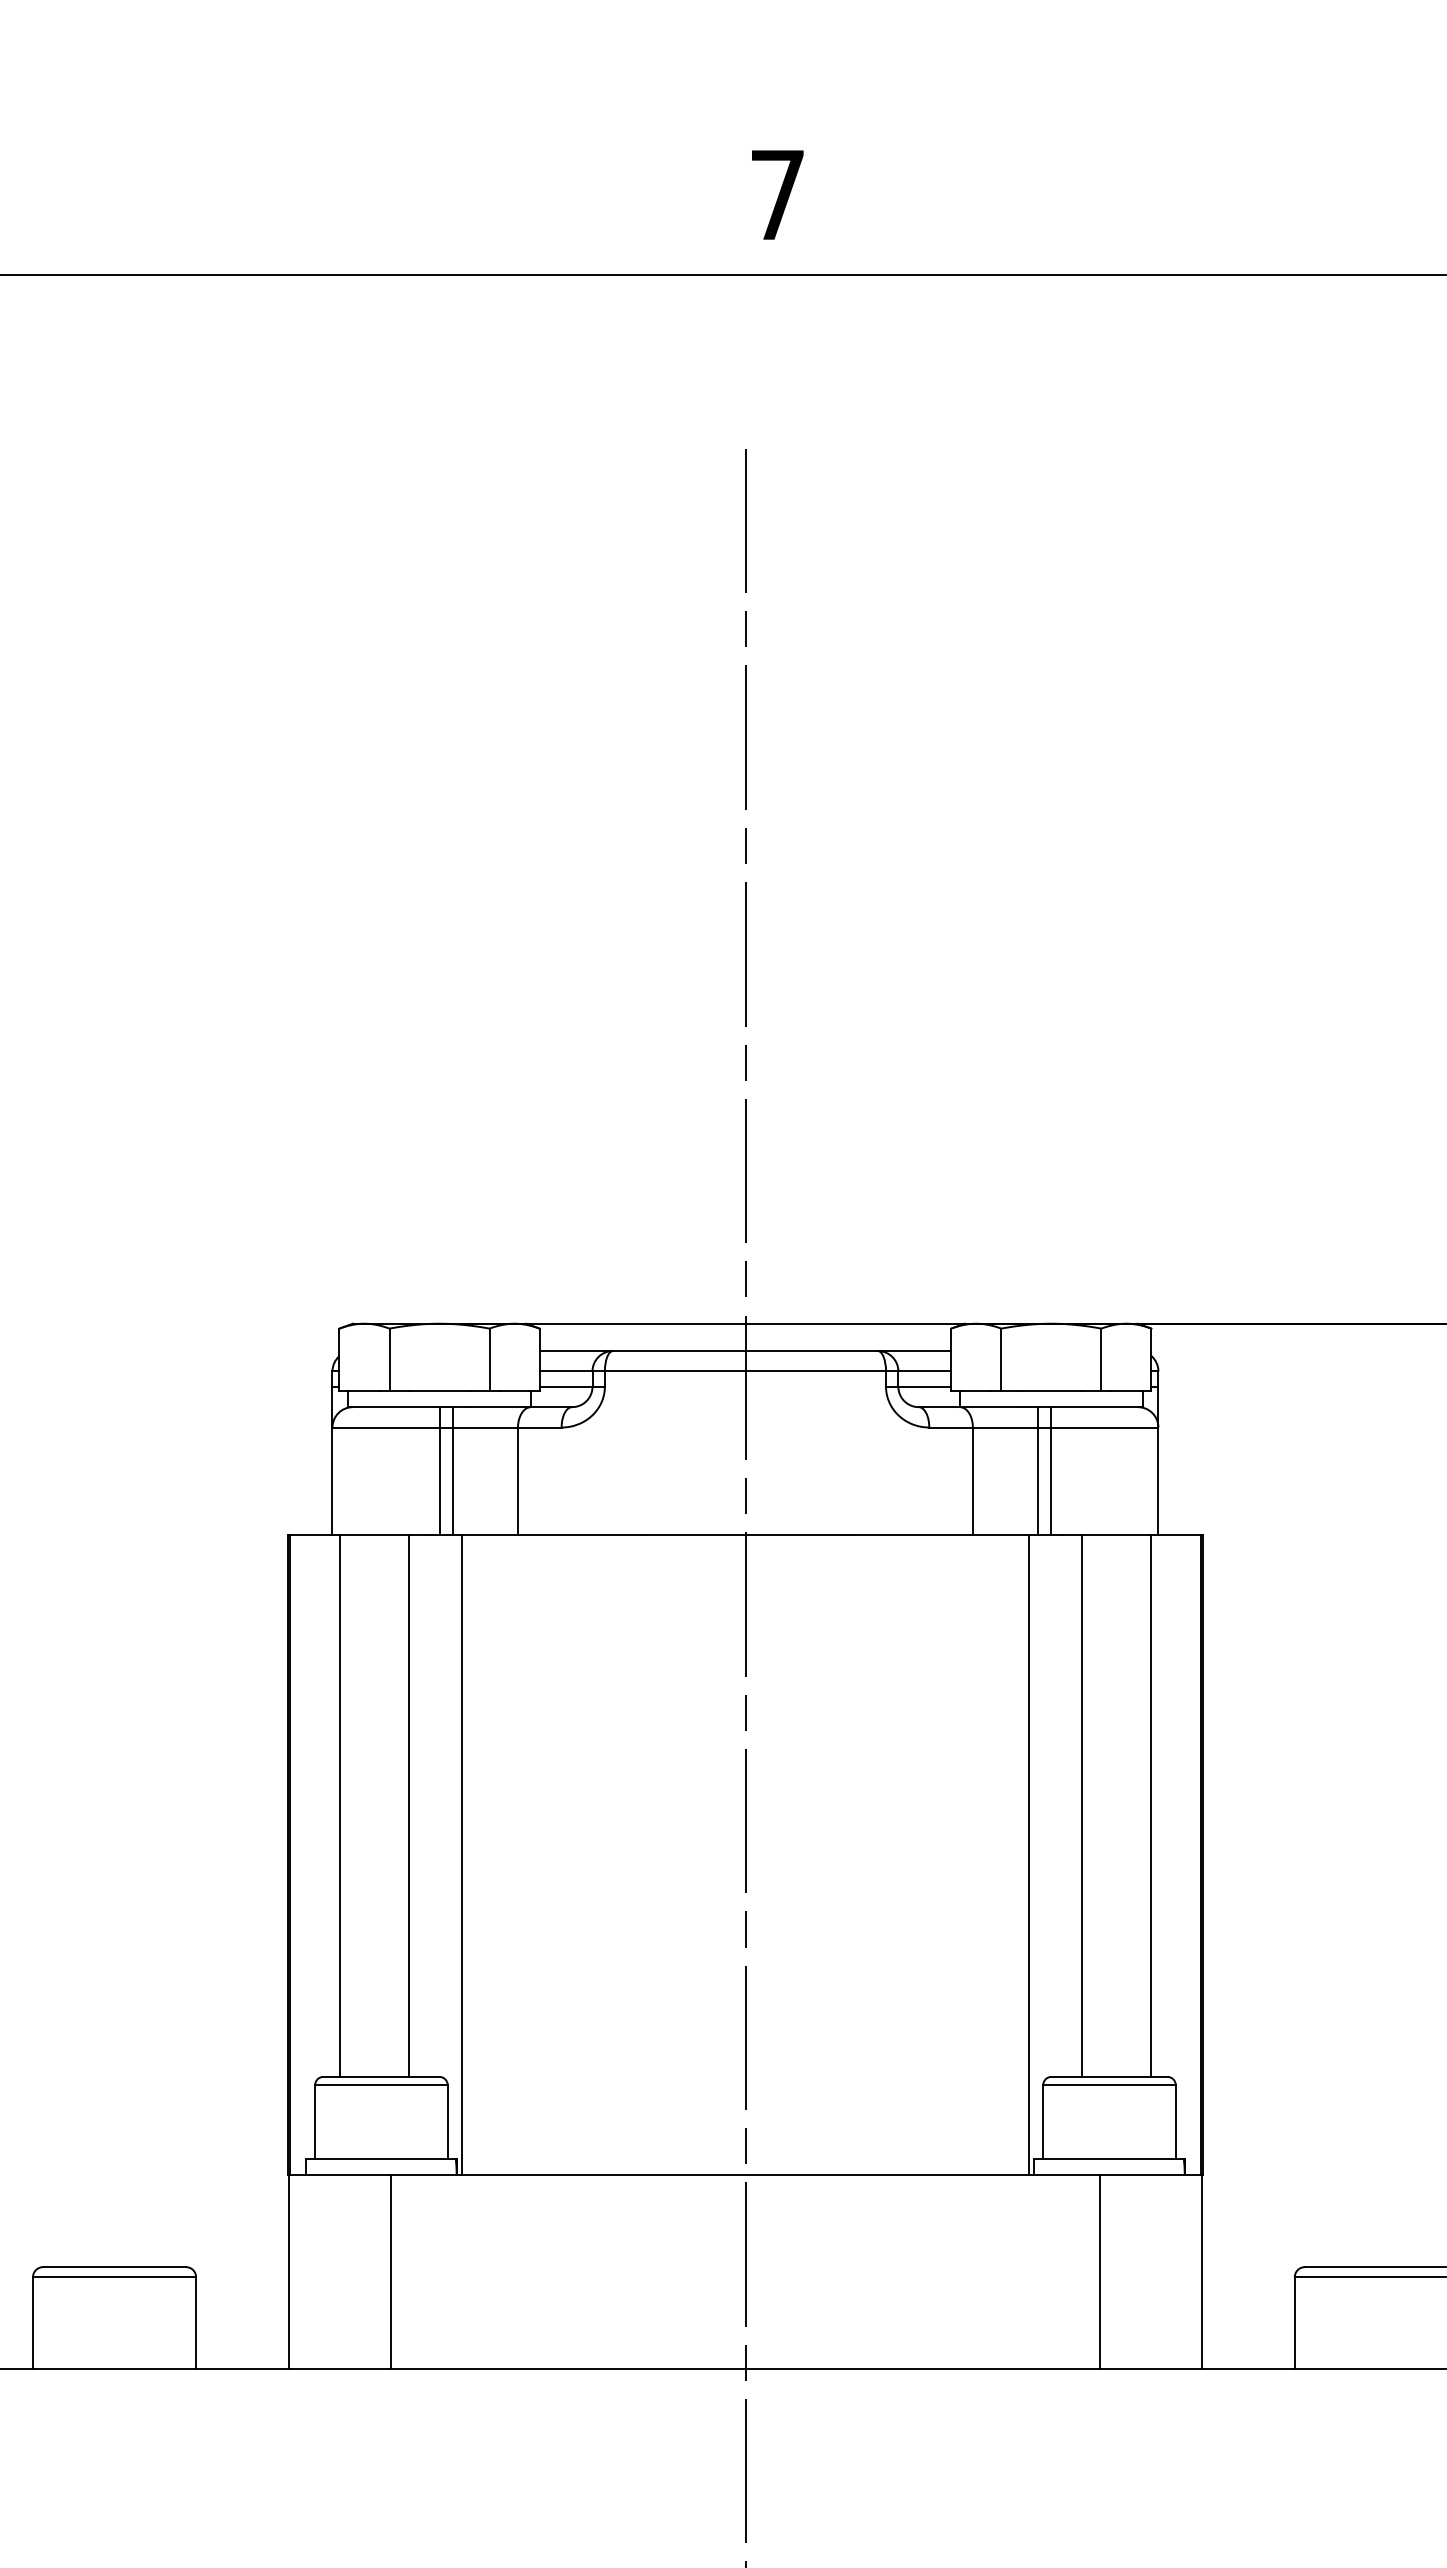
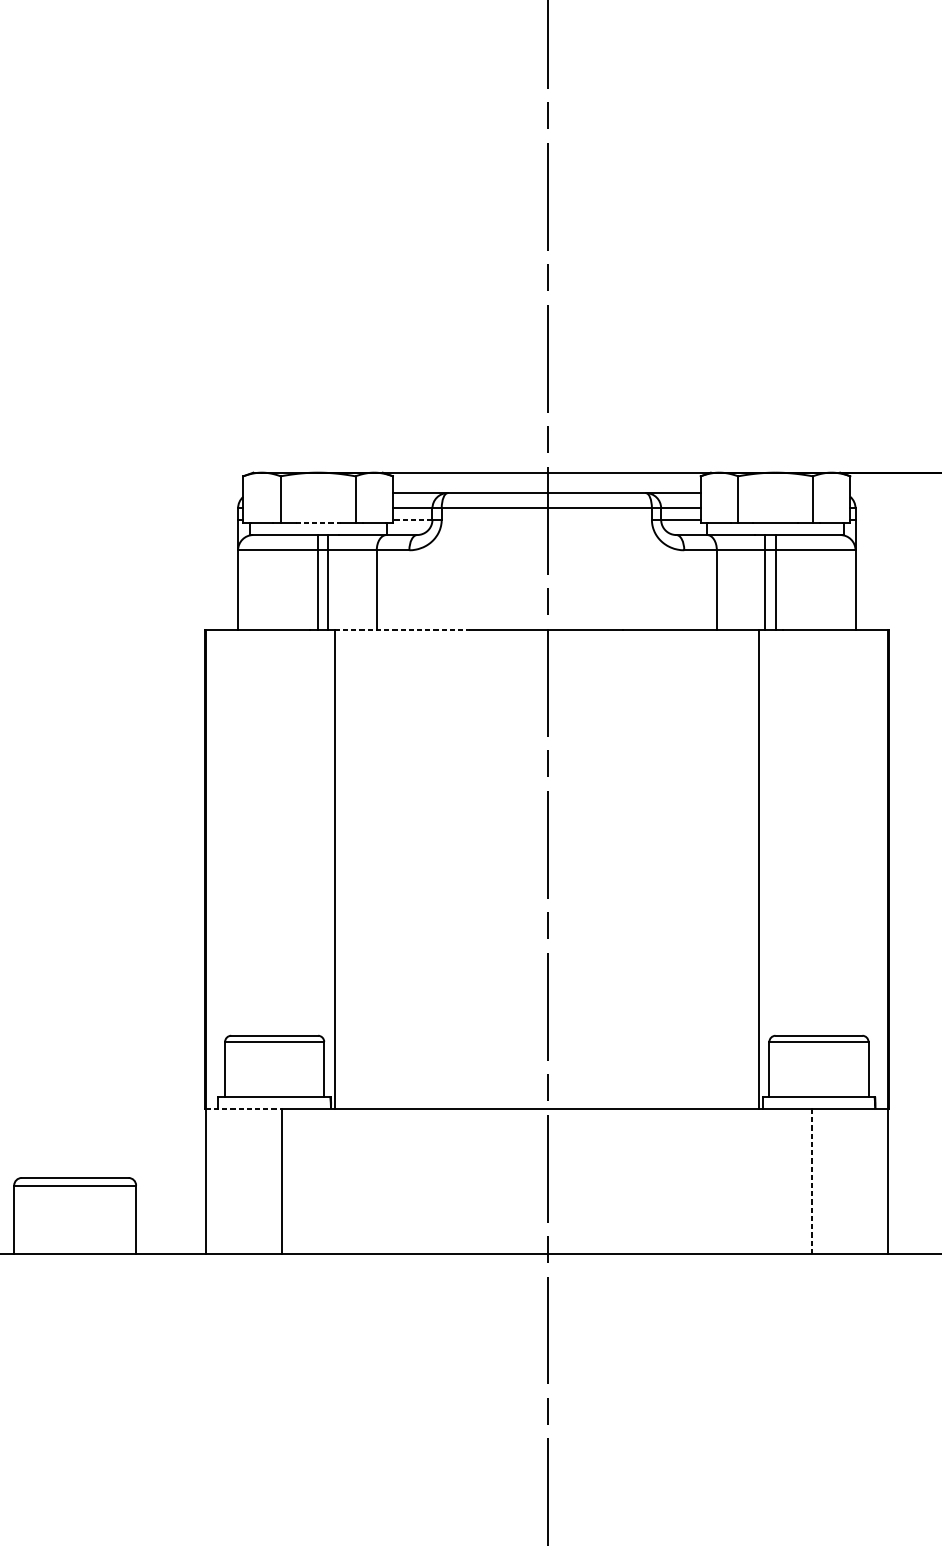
line: (565, 1386) -> (412, 519), solid -> dashed
line: (440, 1390) -> (318, 522), solid -> dashed
line: (552, 1534) -> (402, 630), solid -> dashed
line: (339, 1805) -> (243, 832), removed
line: (409, 1805) -> (295, 832), removed
line: (1081, 1805) -> (798, 832), removed
line: (1151, 1805) -> (850, 832), removed
line: (340, 2174) -> (244, 1108), solid -> dashed
line: (1099, 2272) -> (811, 1181), solid -> dashed

